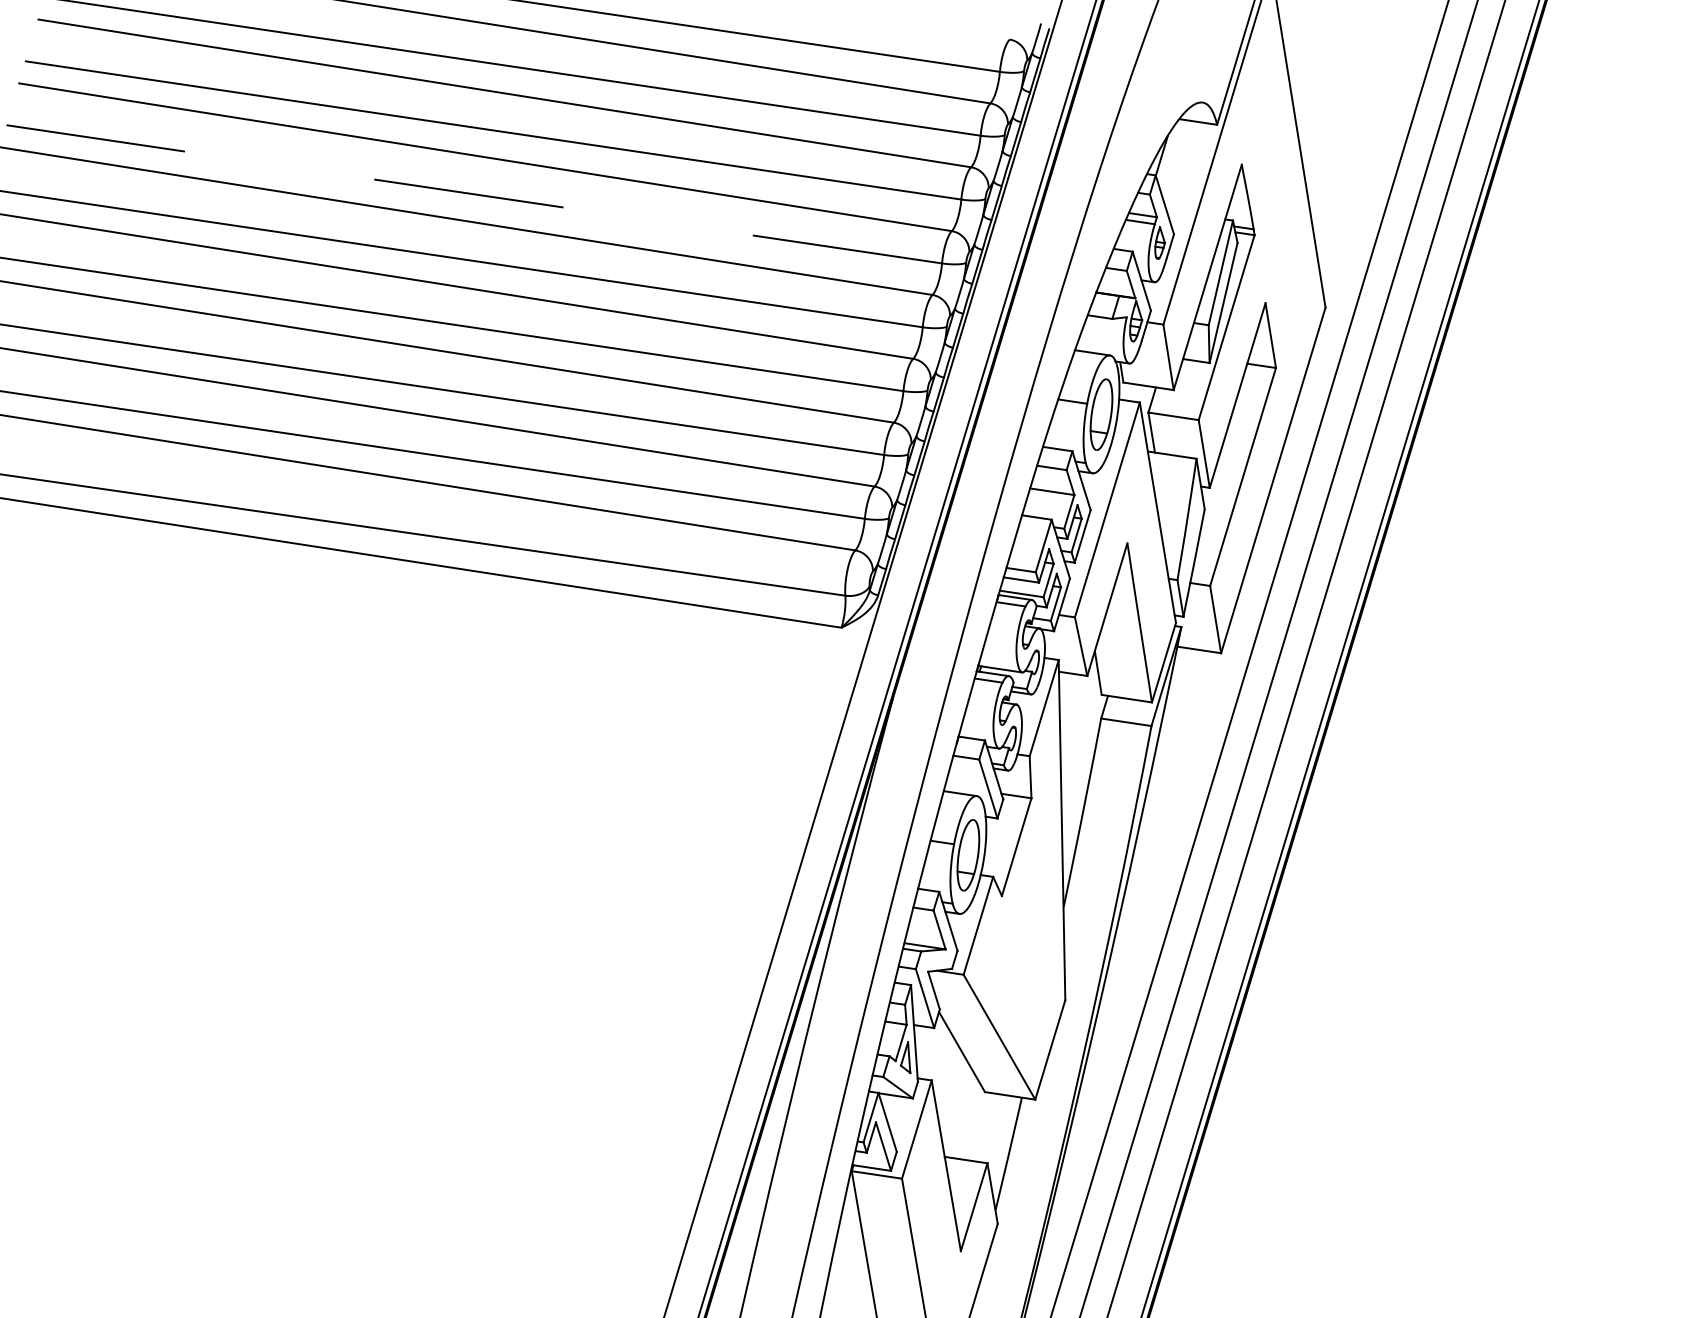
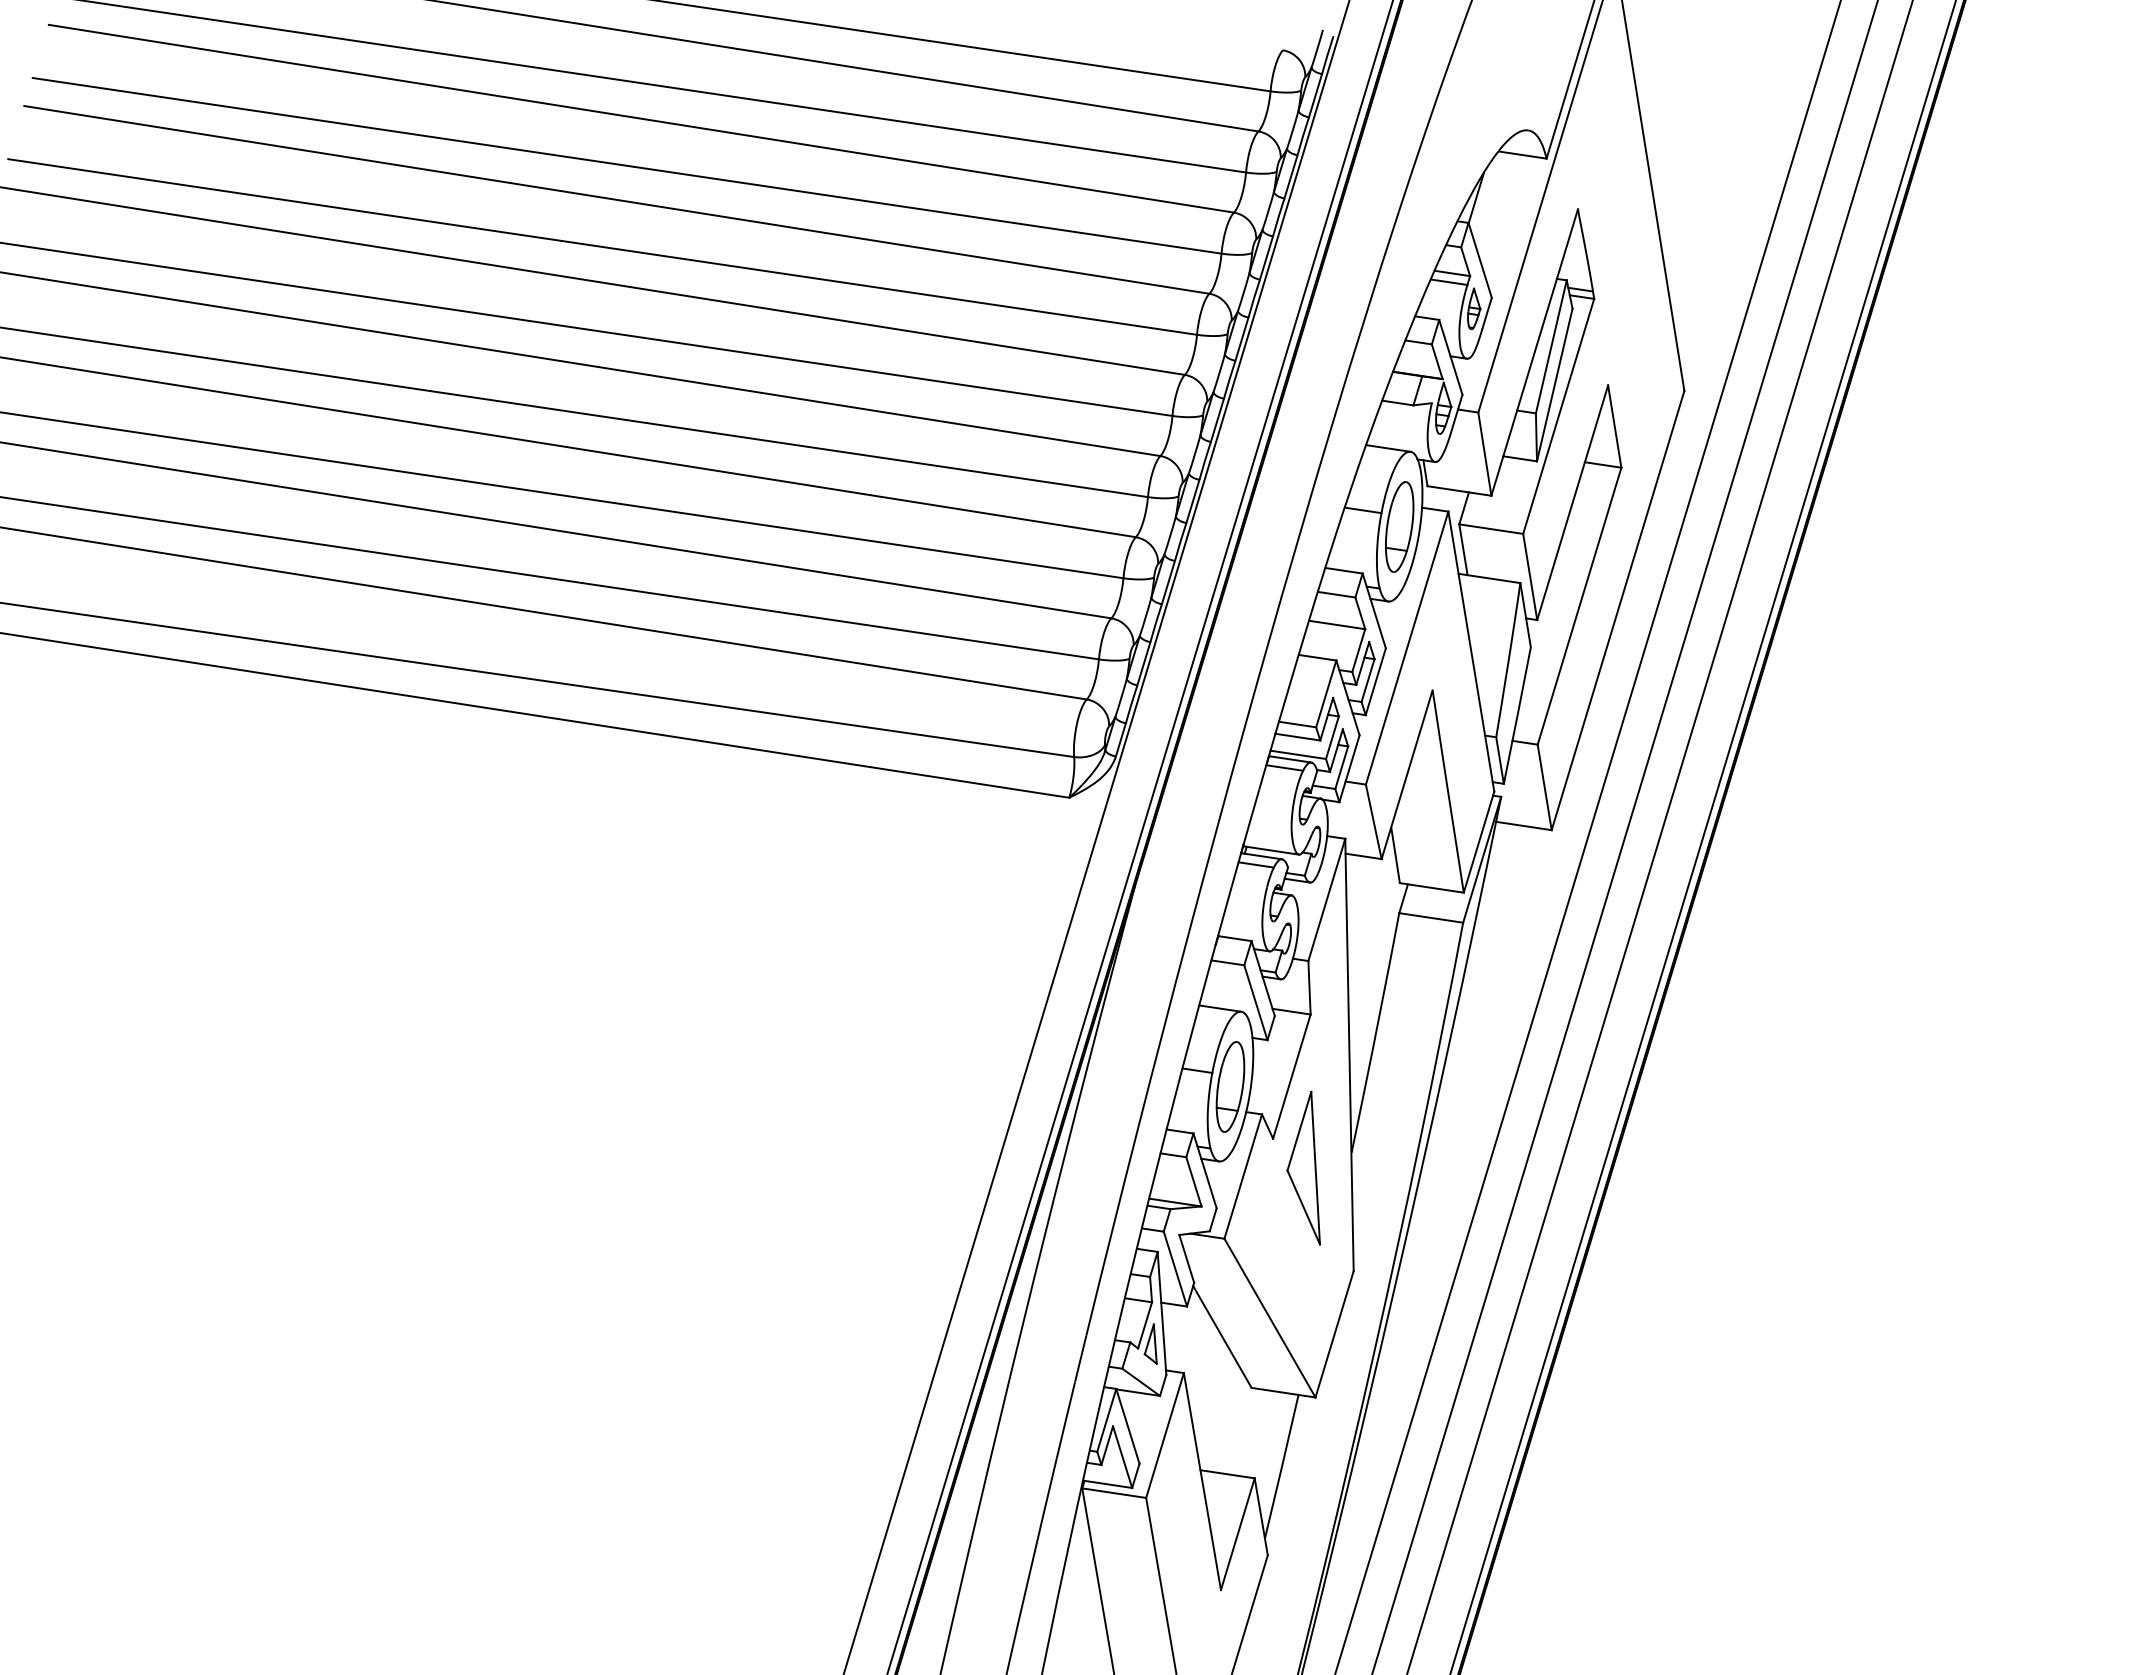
line: (474, 193) -> (602, 246), dashed -> solid
part: (1025, 918) -> (1303, 1167), added

